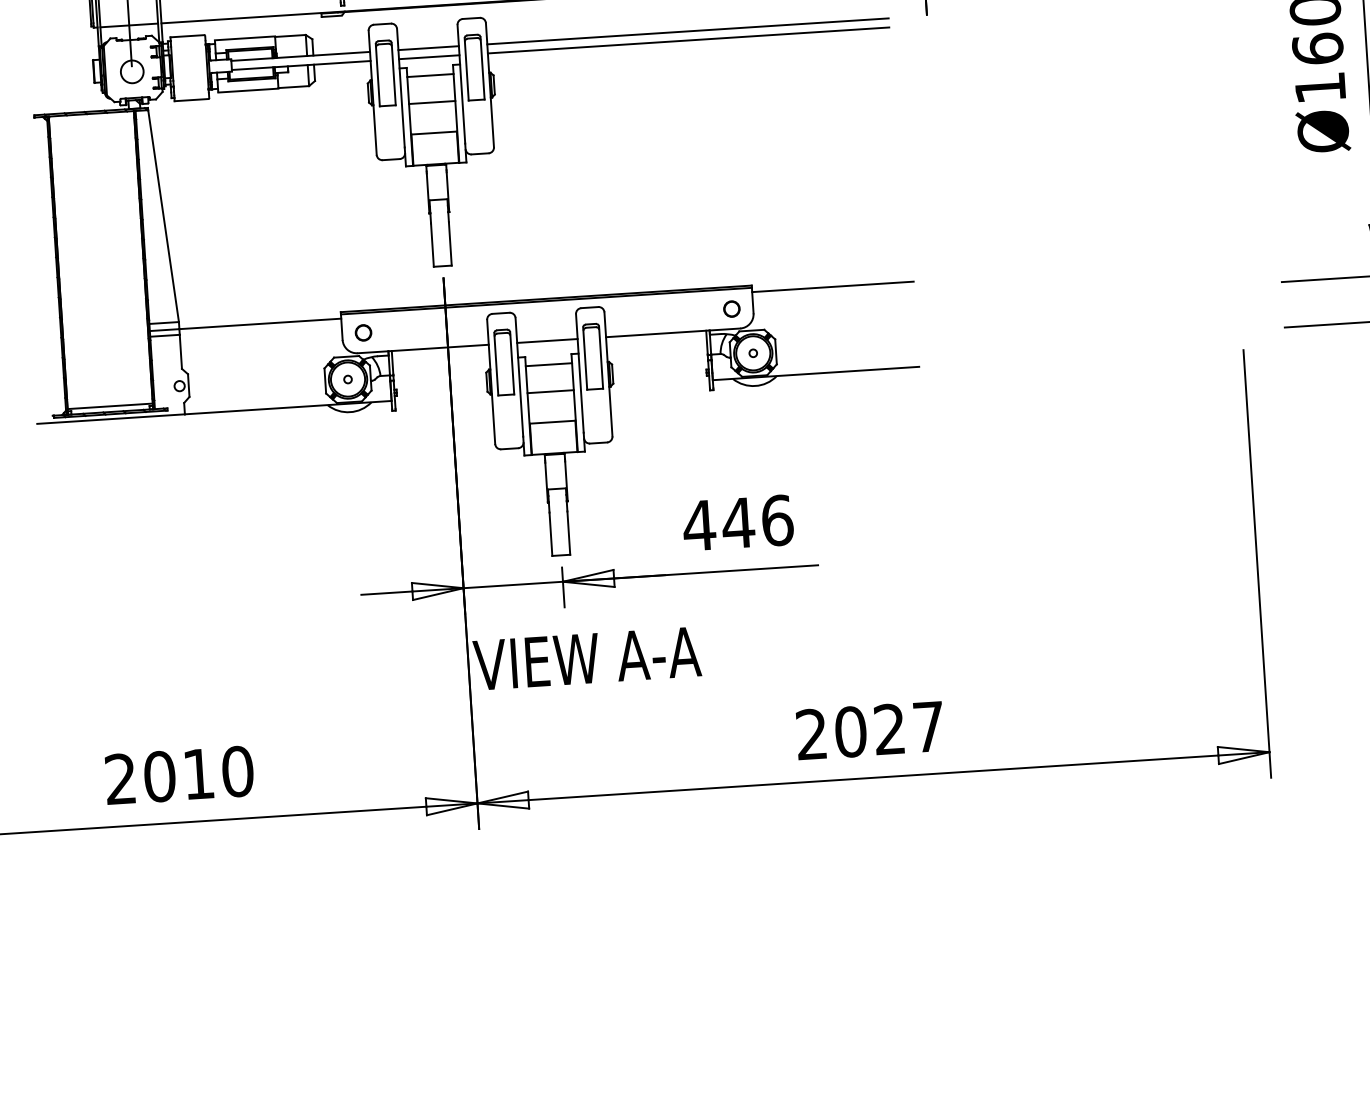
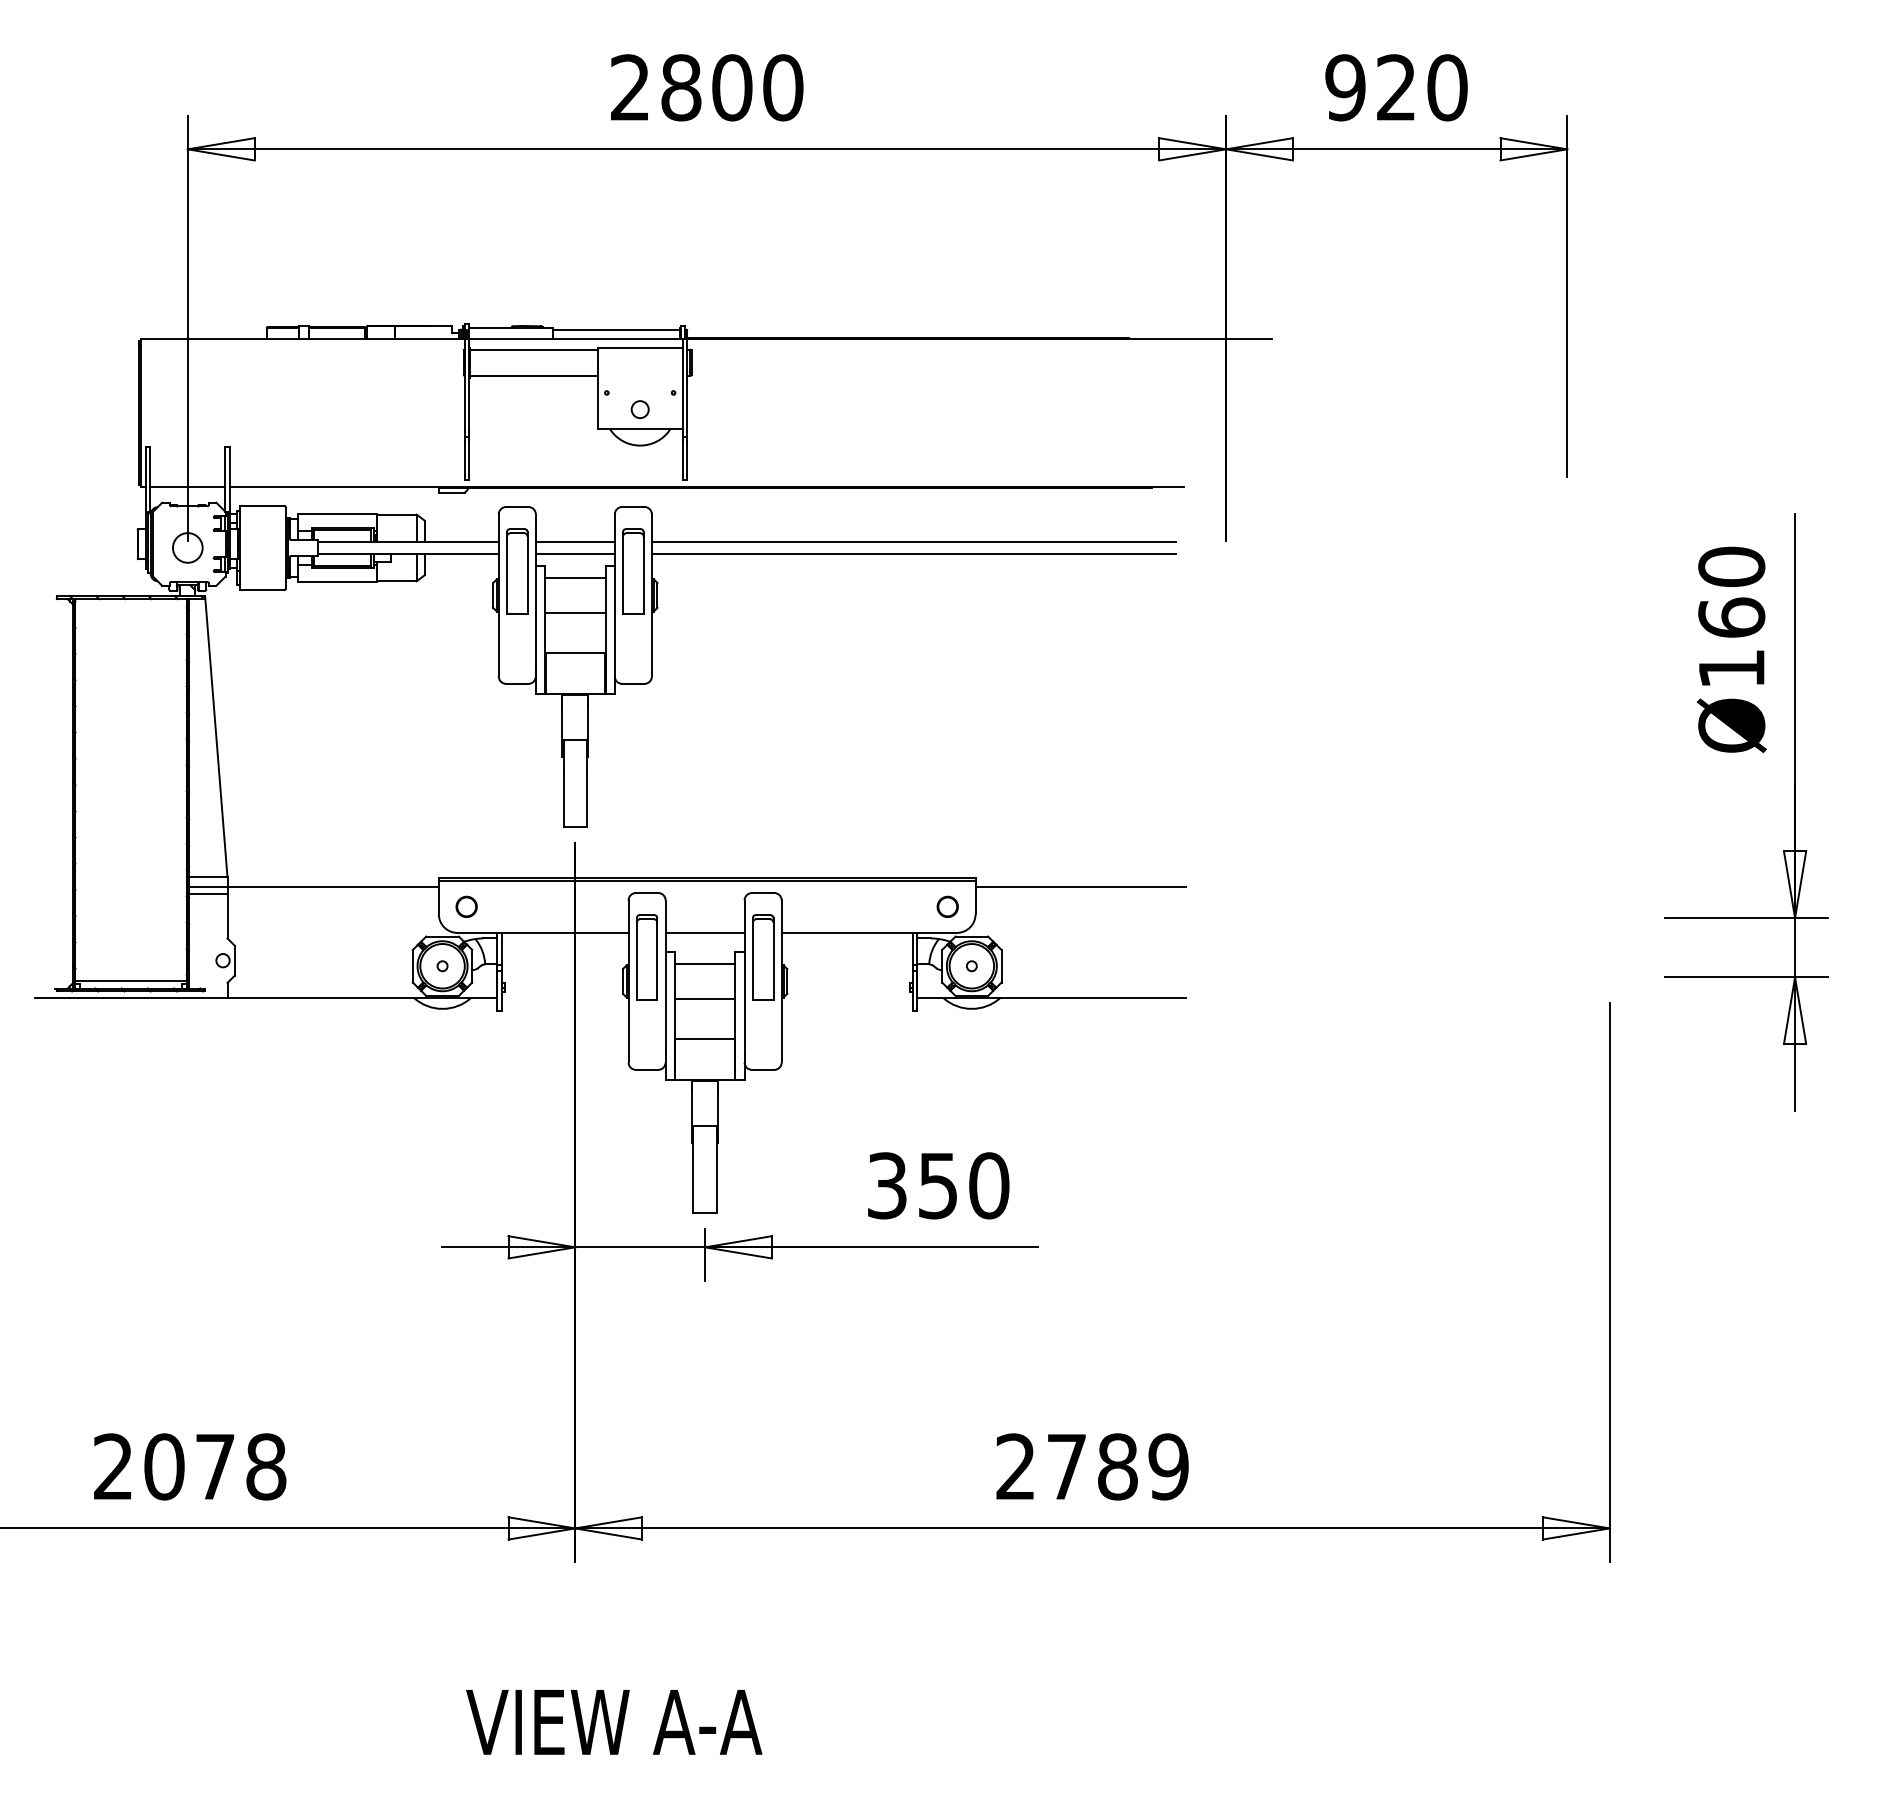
text: (737, 522) -> (937, 1185), 446 -> 350
text: (587, 658) -> (614, 1722), moved
text: (889, 729) -> (1117, 1466), 2027 -> 2789
text: (218, 772) -> (241, 1466), 2010 -> 2078

